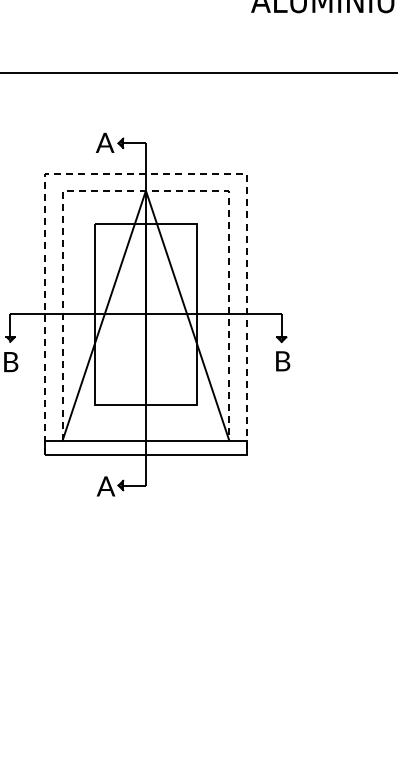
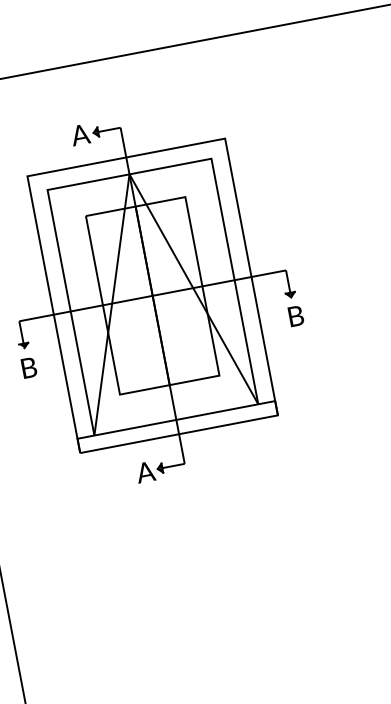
line: (145, 173) -> (125, 157), dashed -> solid
line: (146, 190) -> (129, 173), dashed -> solid

